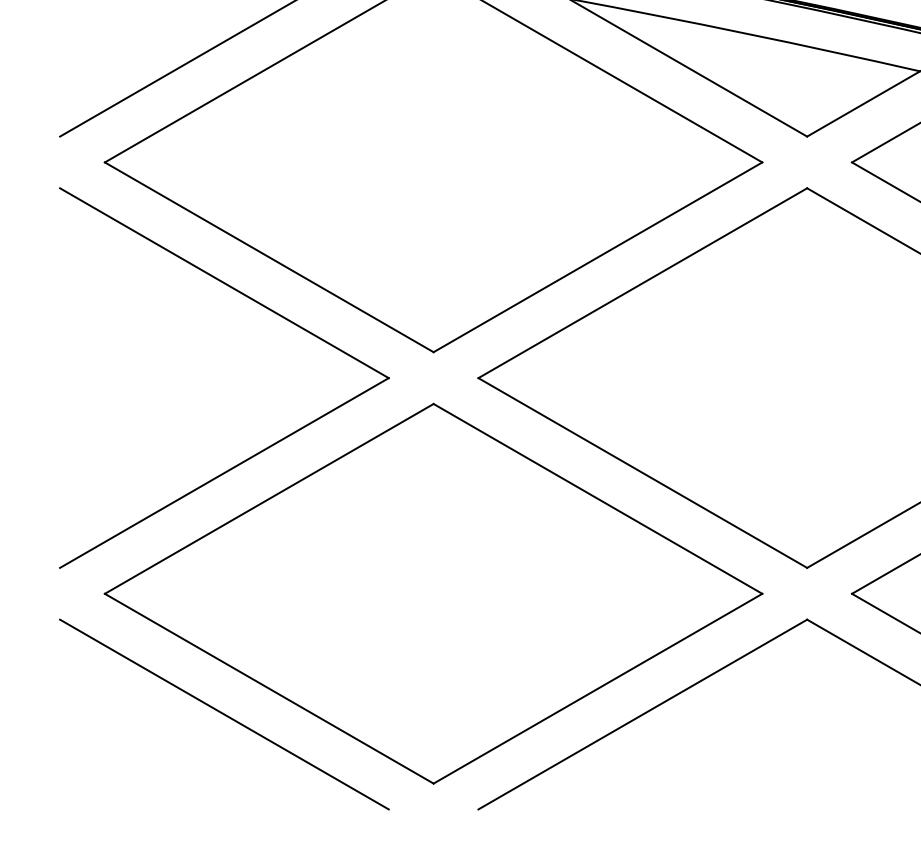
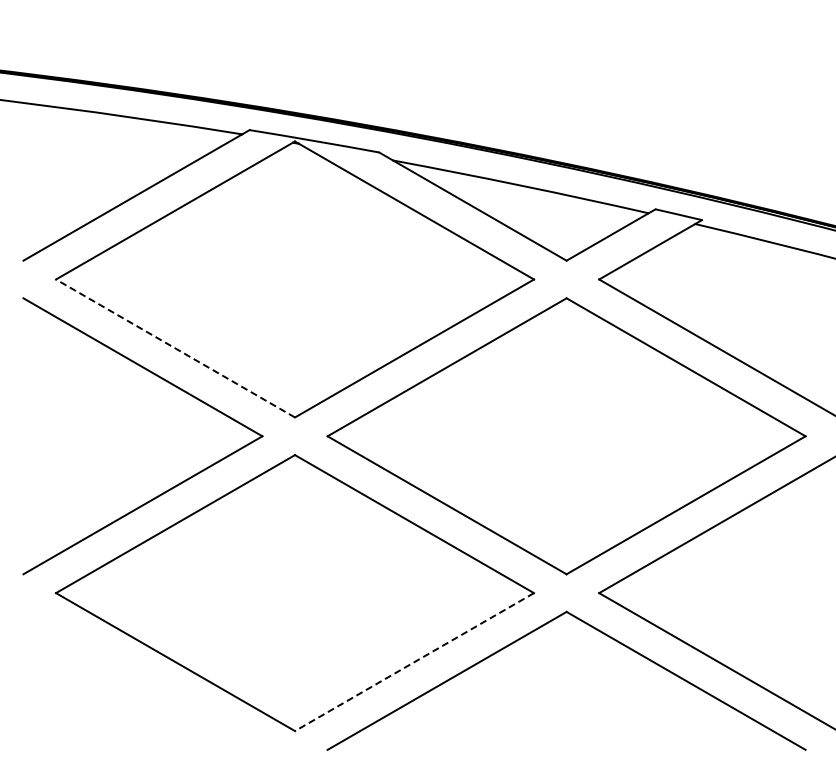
line: (269, 257) -> (175, 348), solid -> dashed
line: (597, 689) -> (414, 662), solid -> dashed
line: (223, 714) -> (142, 680), removed

